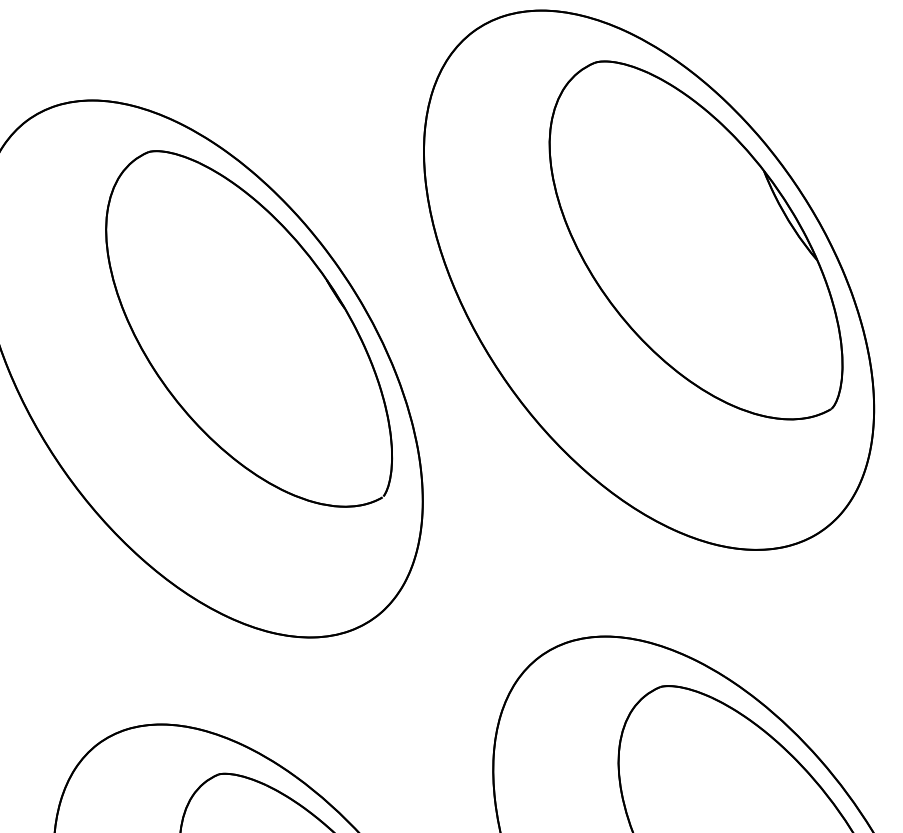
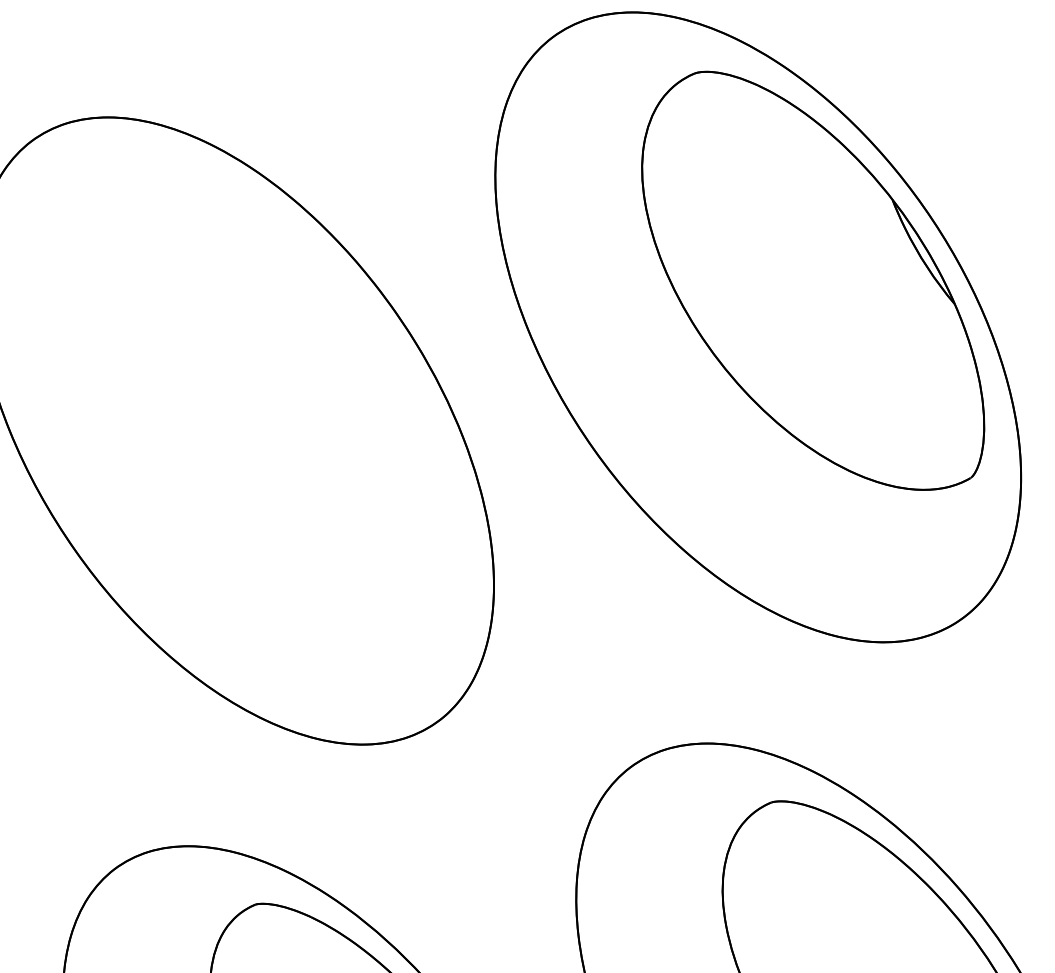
part: (249, 328) -> (291, 383), removed

